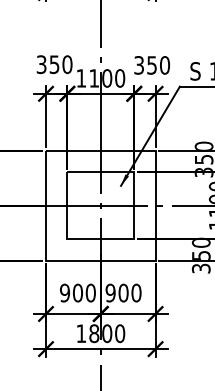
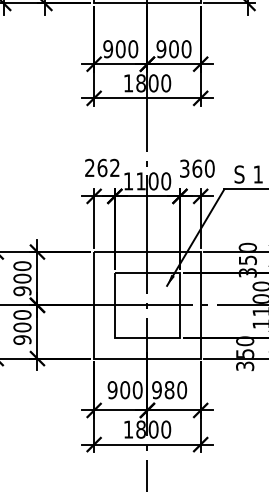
text: (54, 64) -> (102, 167), 350 -> 262
text: (152, 65) -> (197, 168), 350 -> 360
text: (123, 292) -> (169, 389), 900 -> 980

